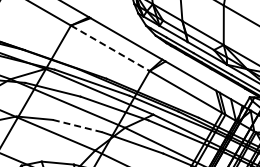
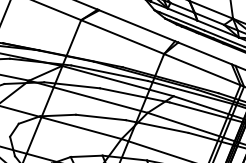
line: (110, 48) -> (122, 37), dashed -> solid
line: (77, 126) -> (101, 117), dashed -> solid

